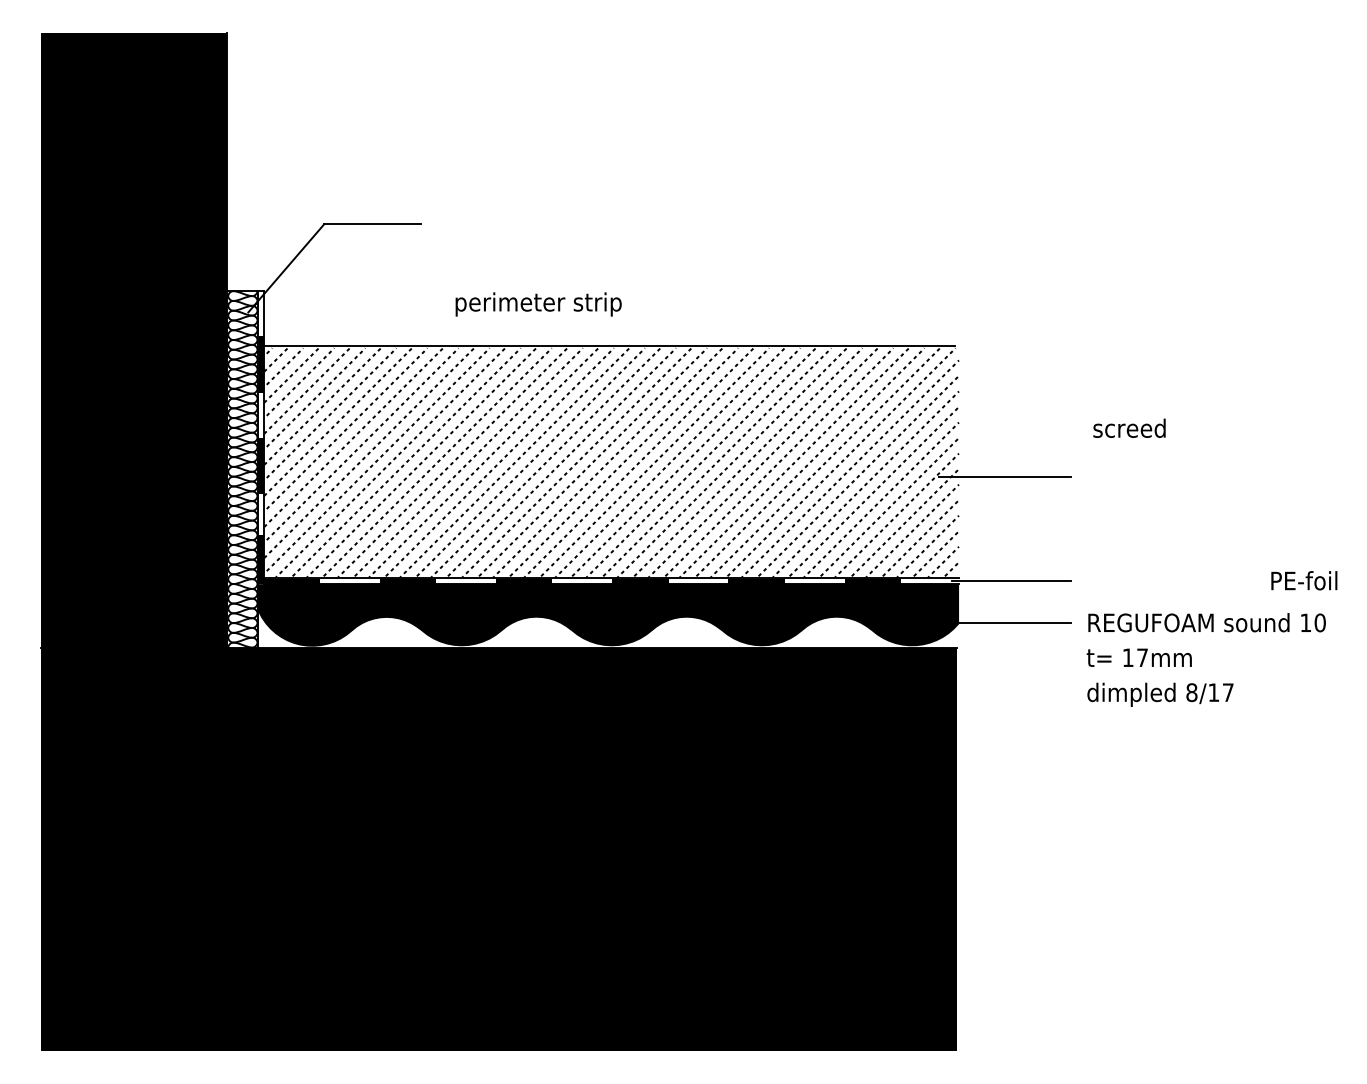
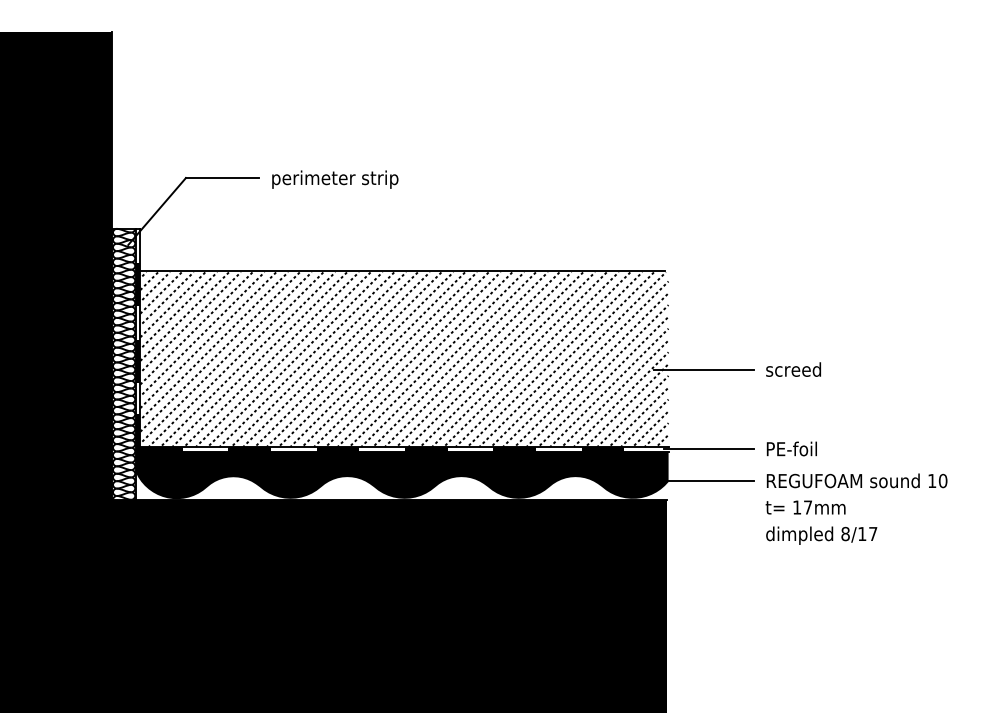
text: (538, 304) -> (335, 179), moved
text: (1129, 427) -> (793, 368), moved
text: (1304, 580) -> (792, 448), moved

